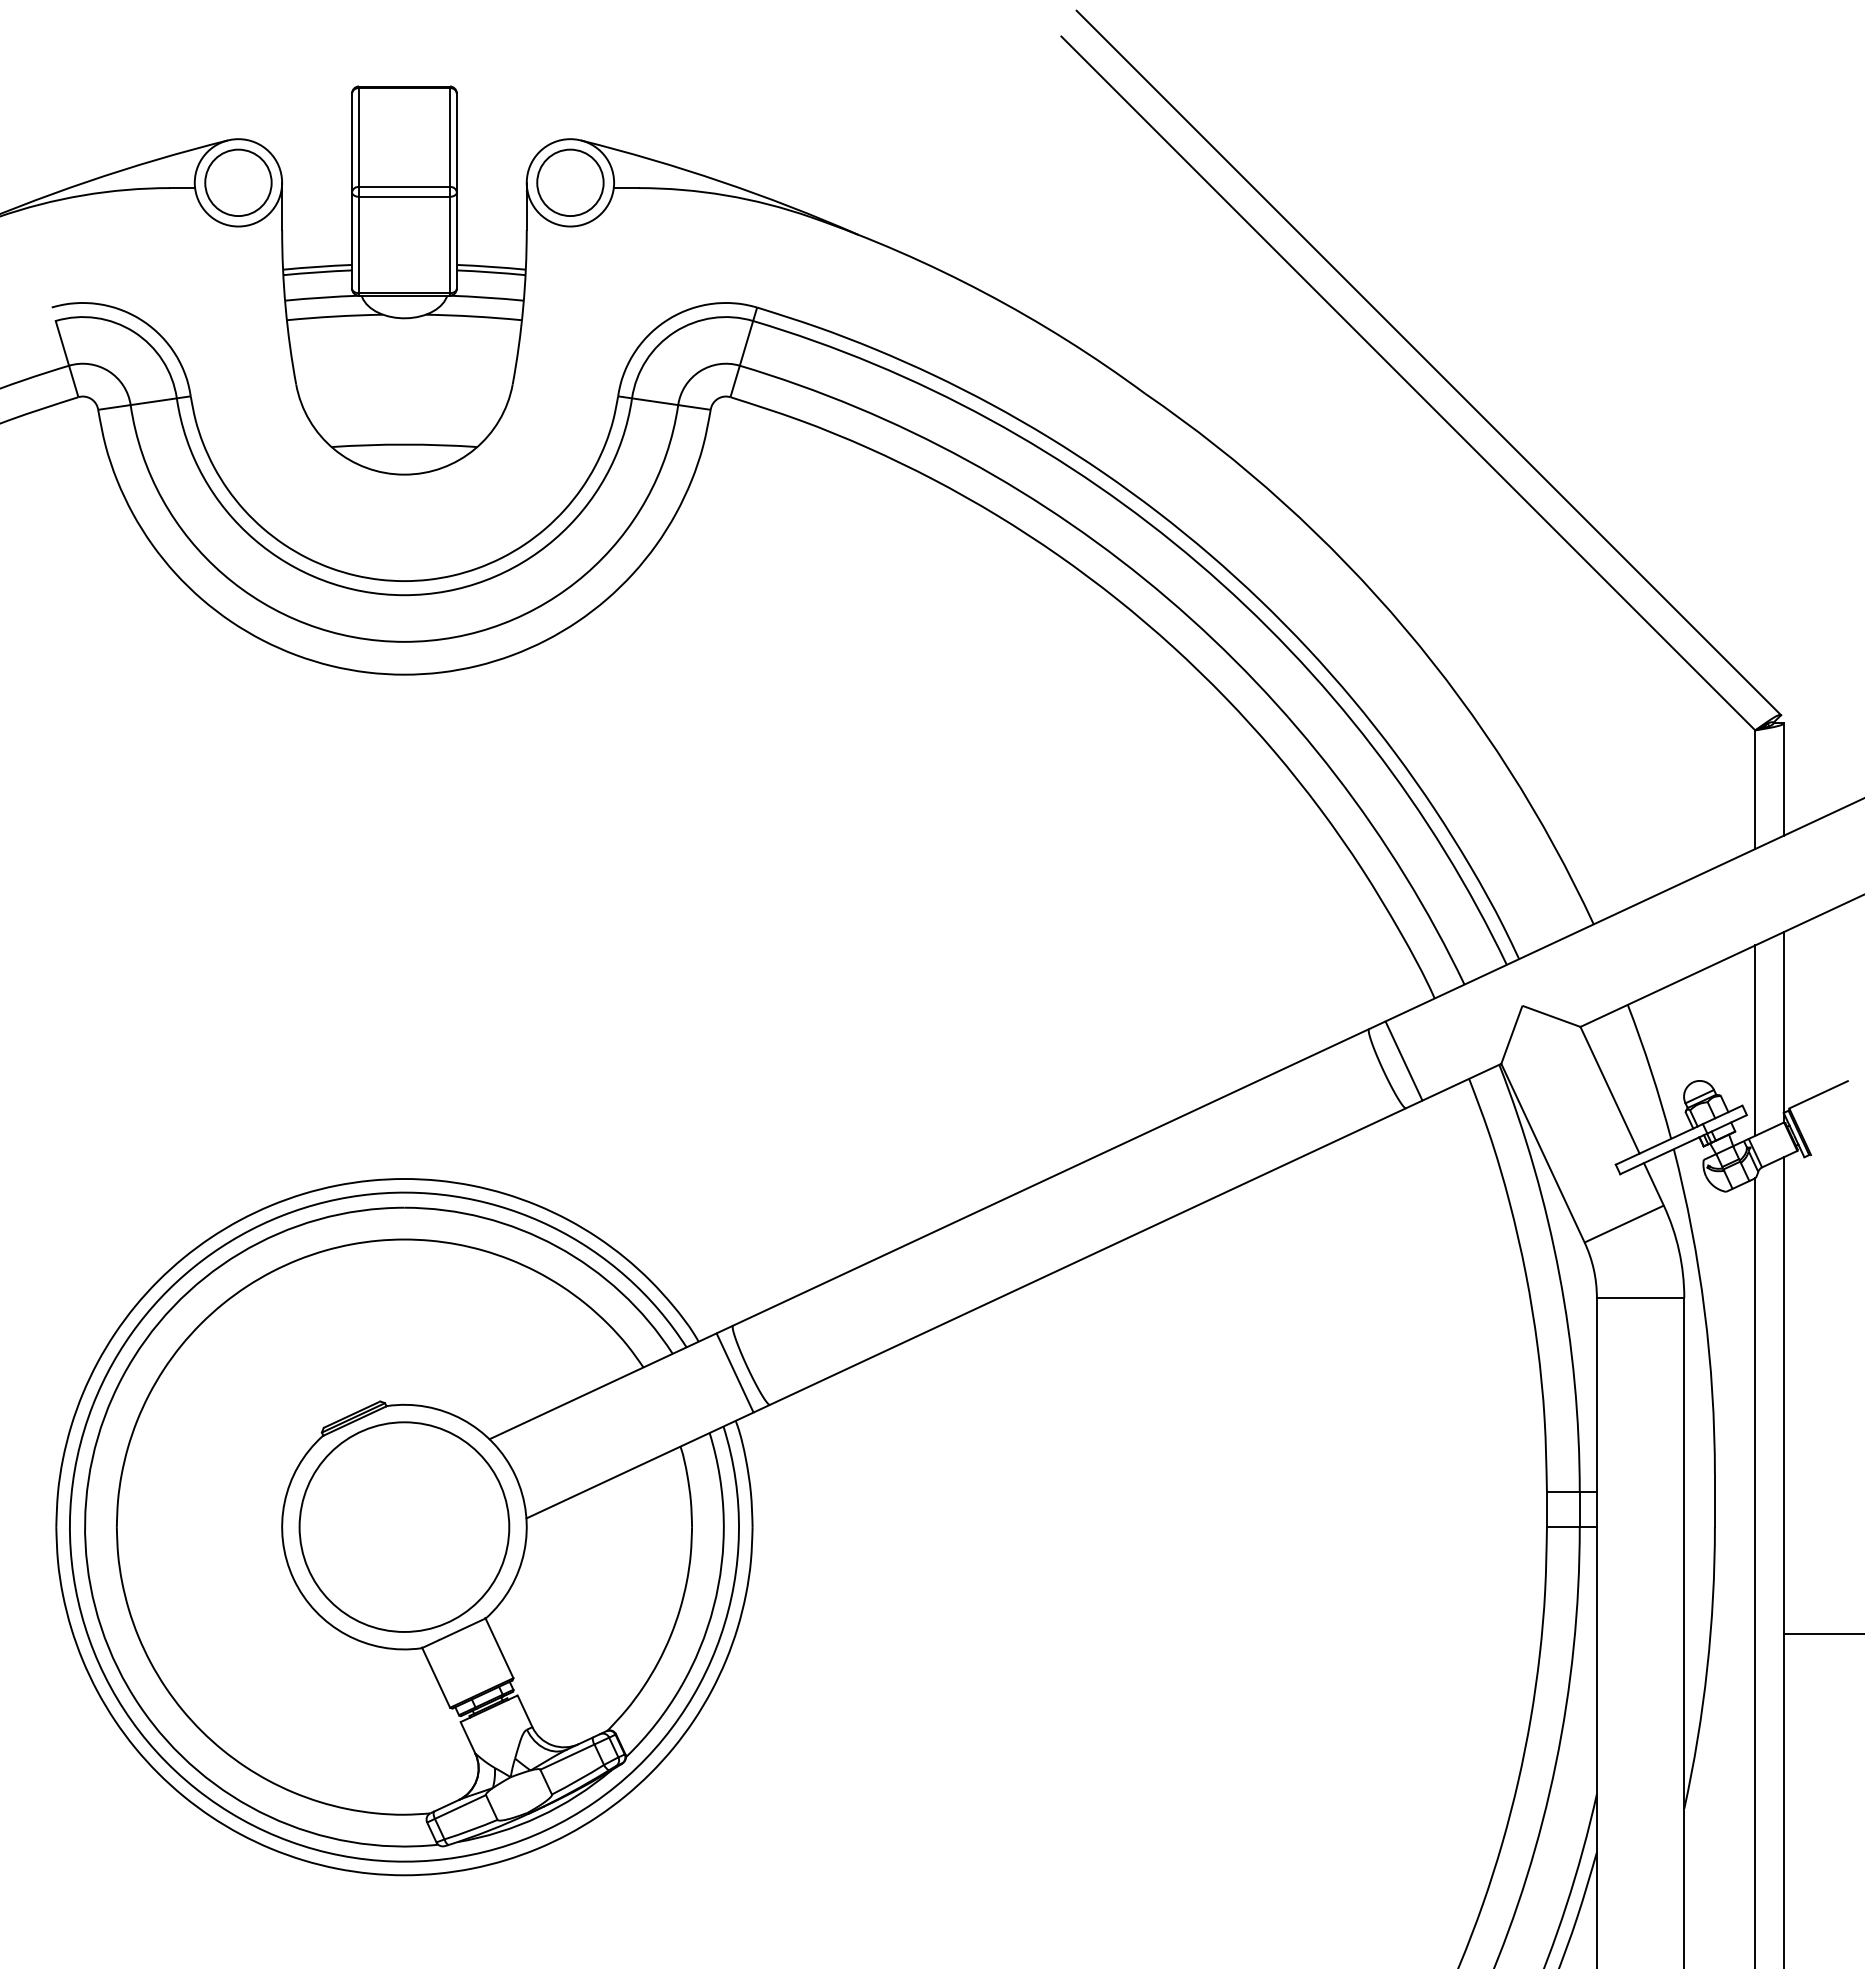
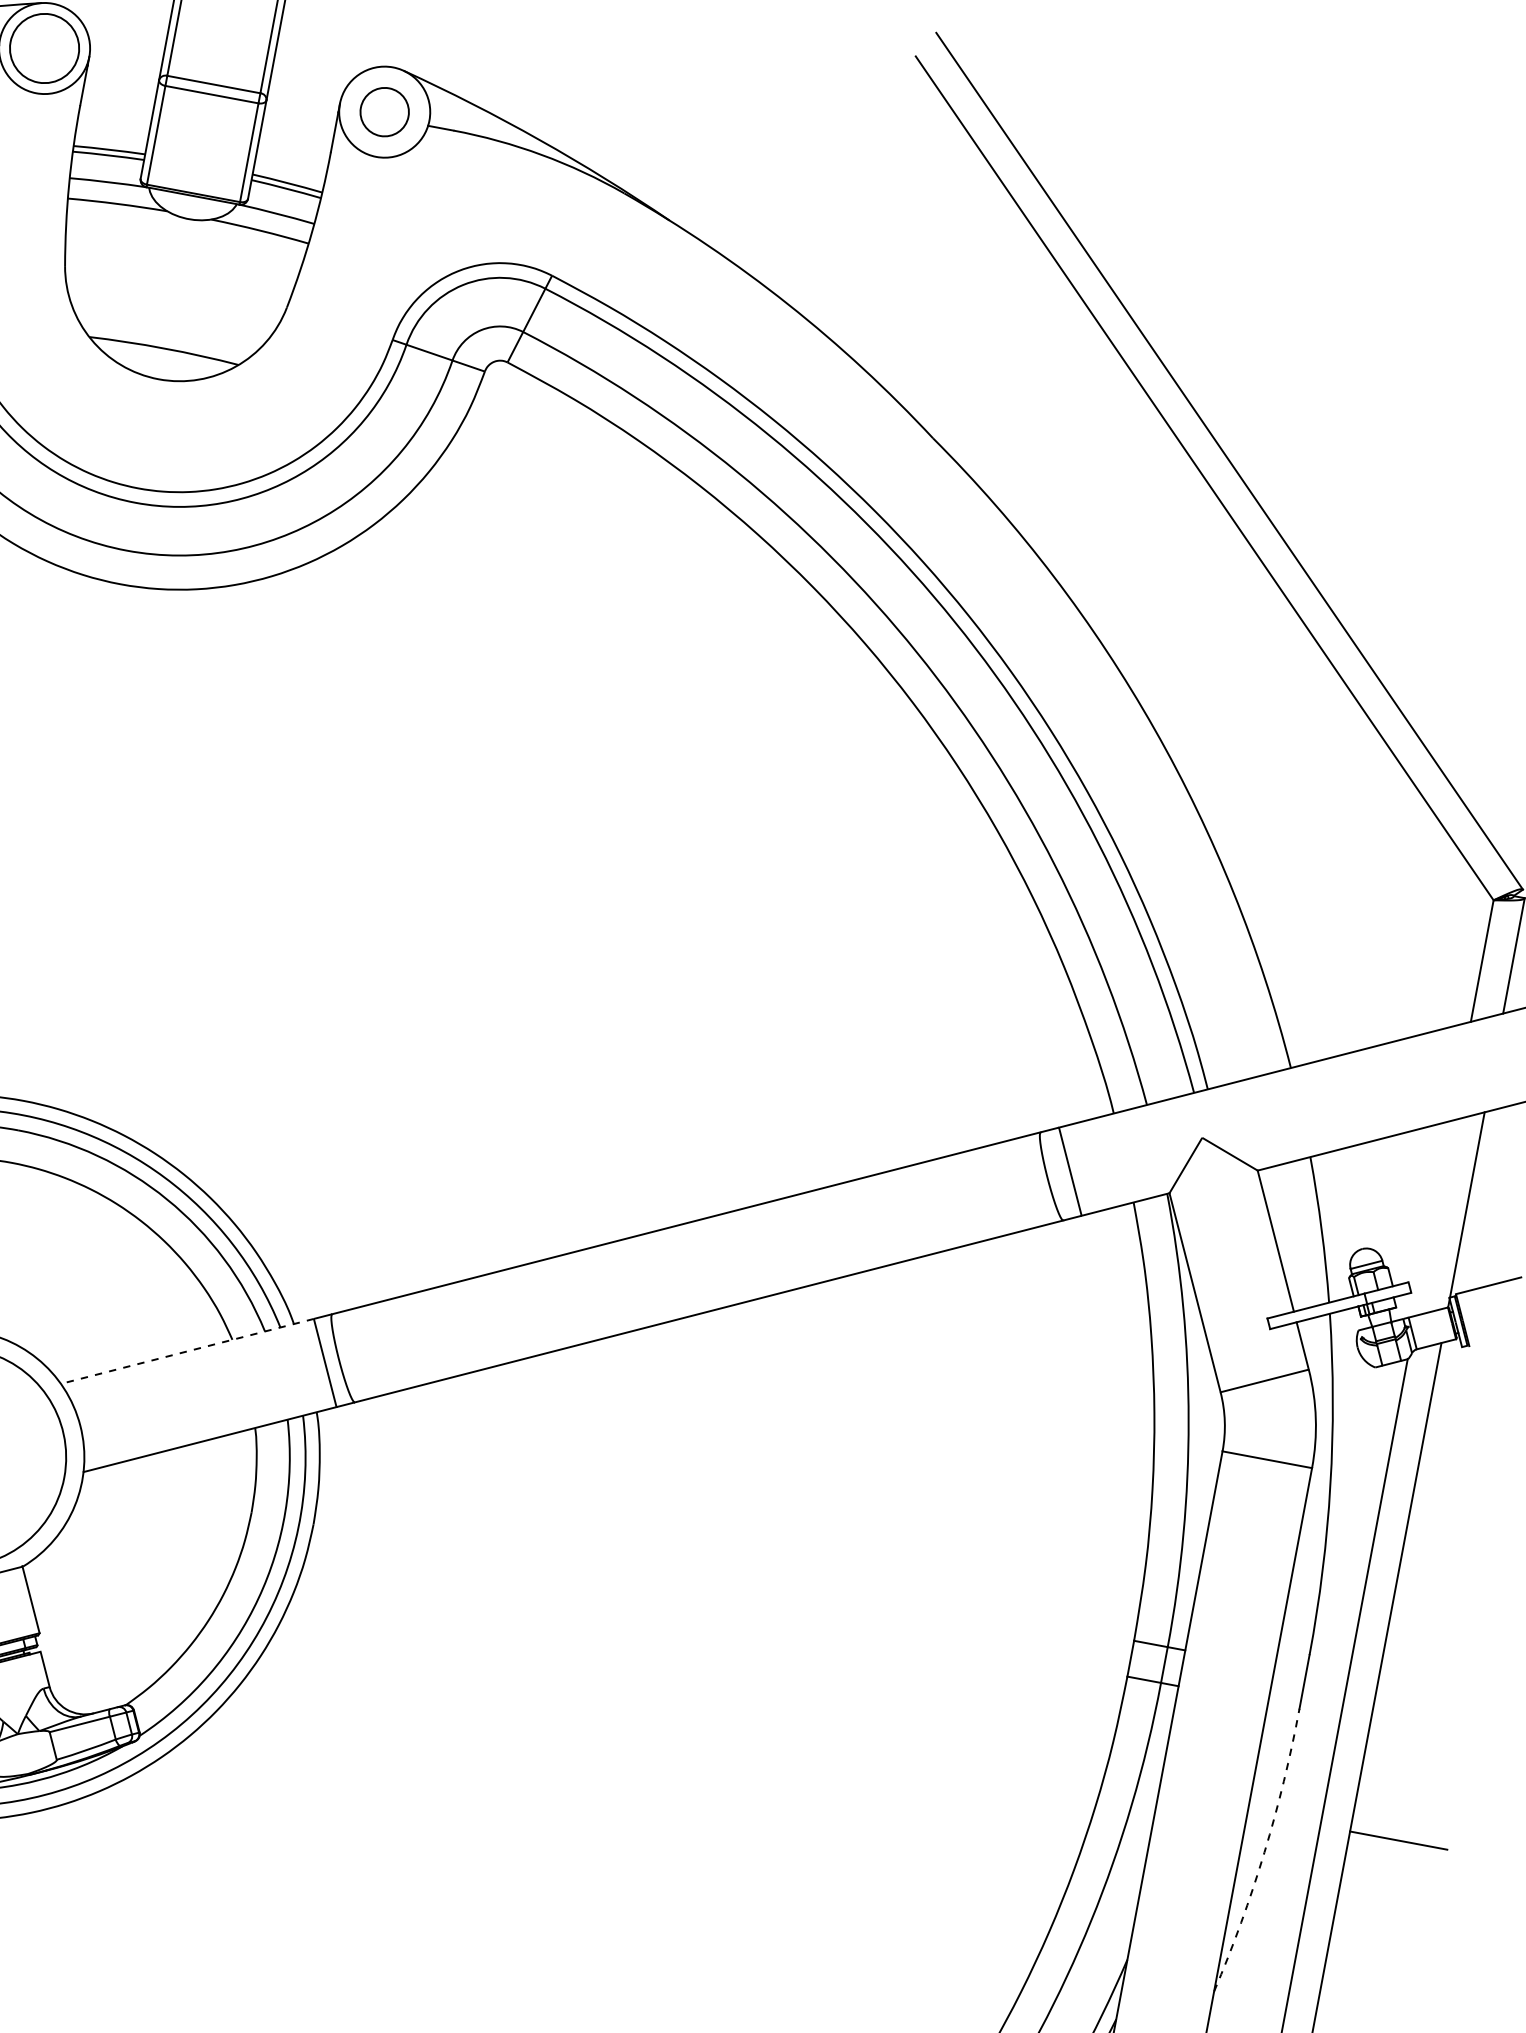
circle: (570, 182) -> (384, 111), size x0.7
line: (1755, 1040) -> (1434, 1218), removed
line: (602, 1386) -> (186, 1351), solid -> dashed
arc: (1707, 1668) -> (1264, 1852), solid -> dashed

